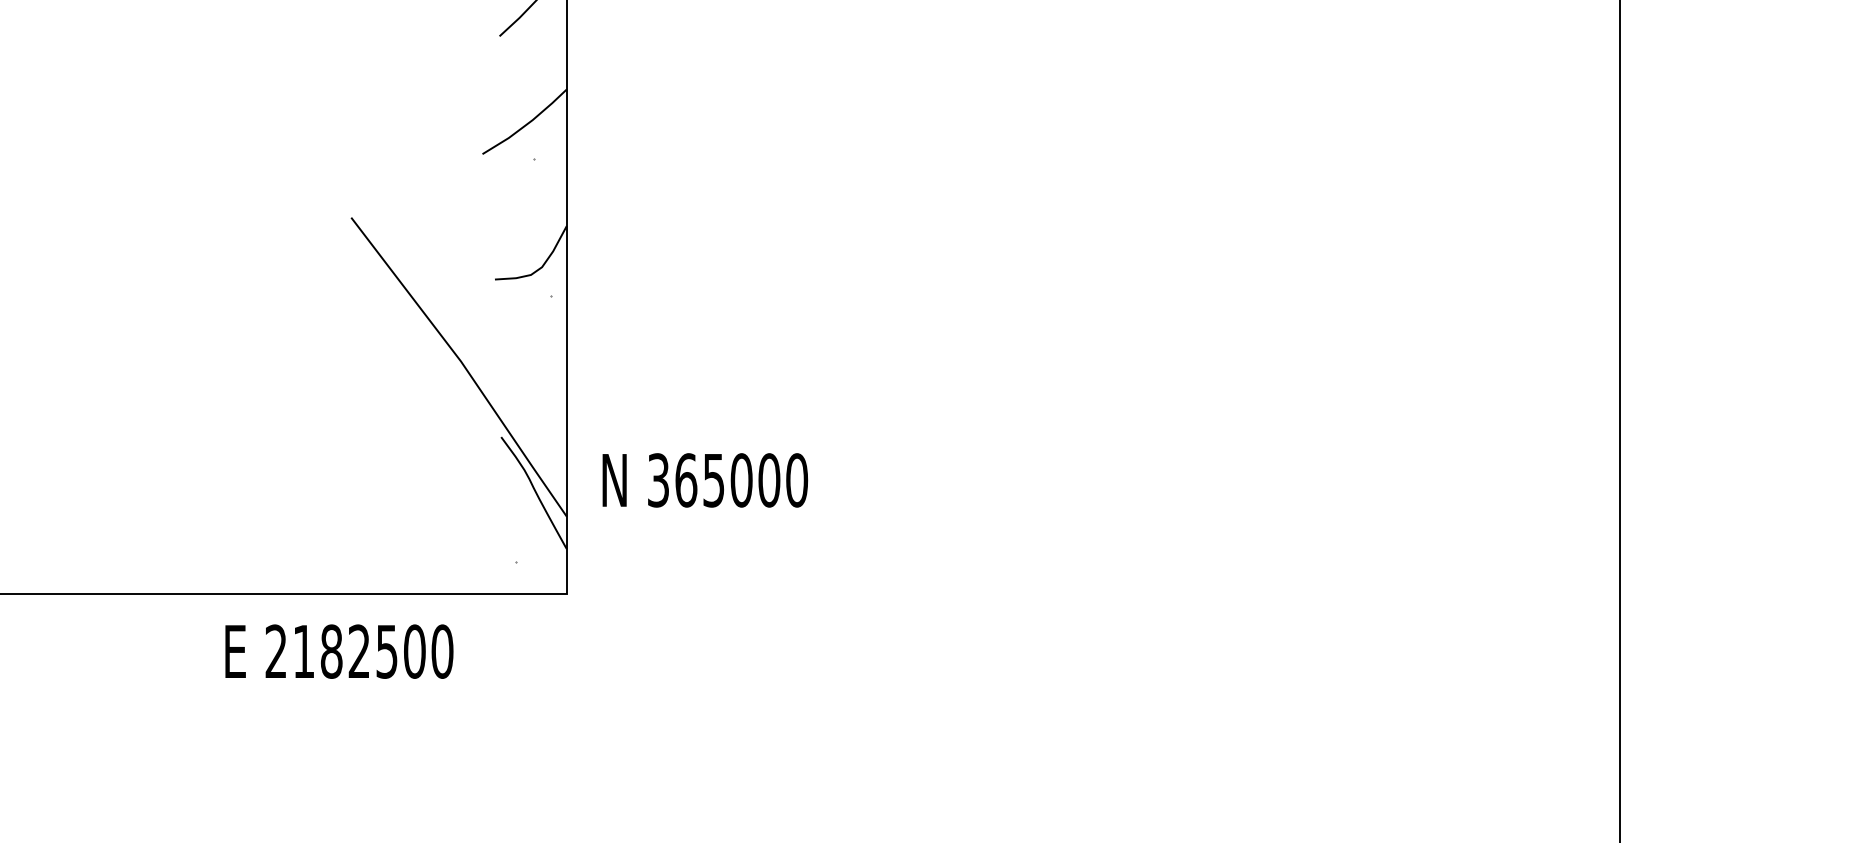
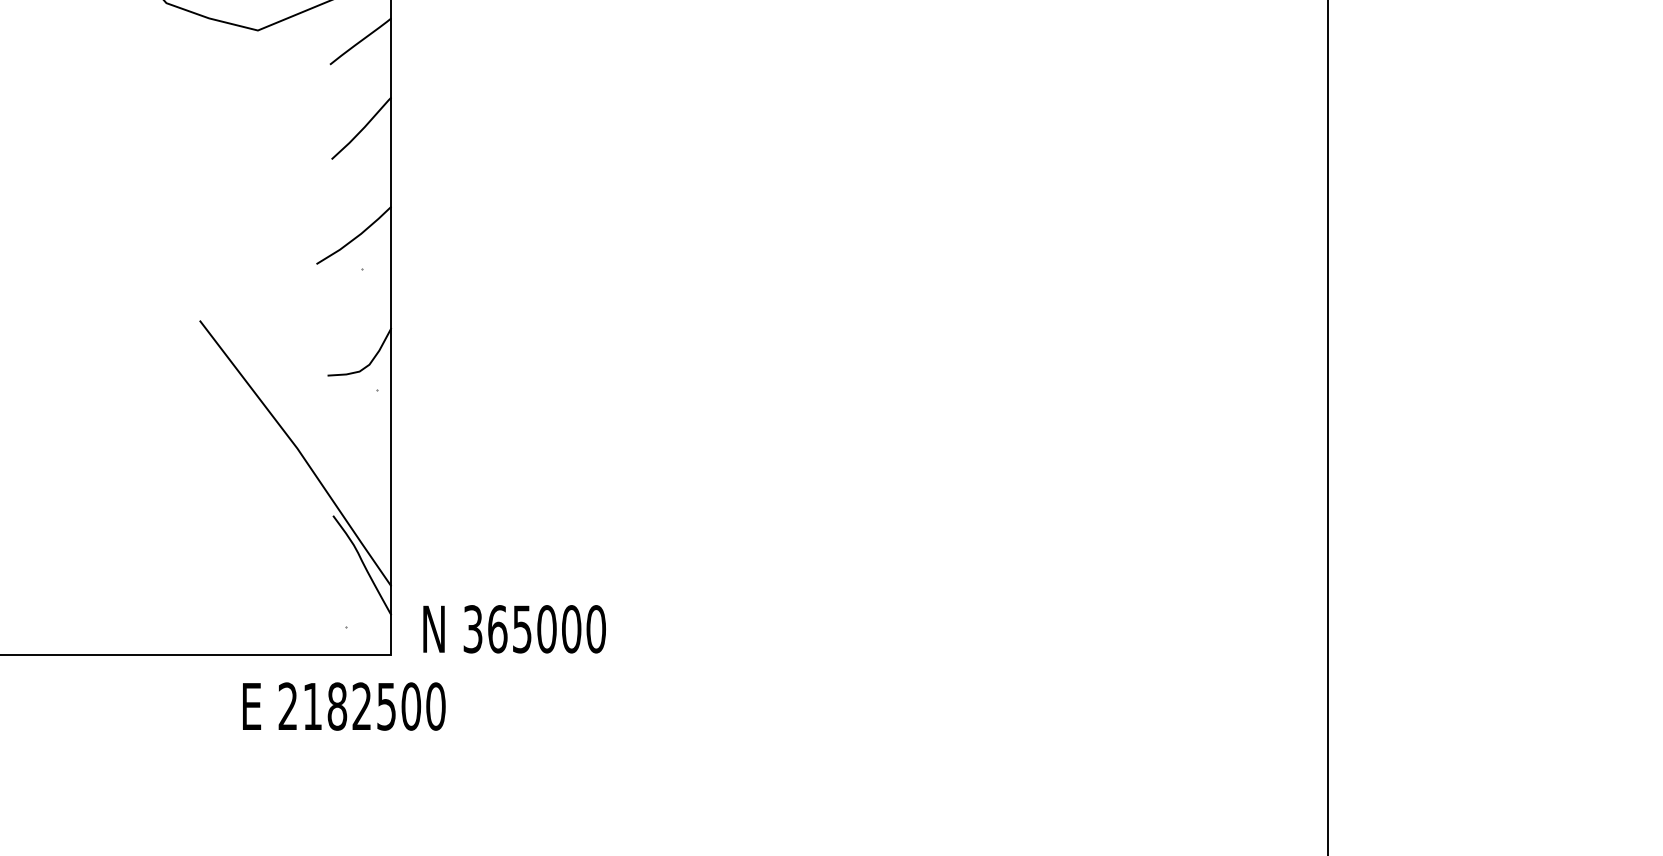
text: (705, 480) -> (514, 629), moved
text: (339, 651) -> (344, 706), moved

